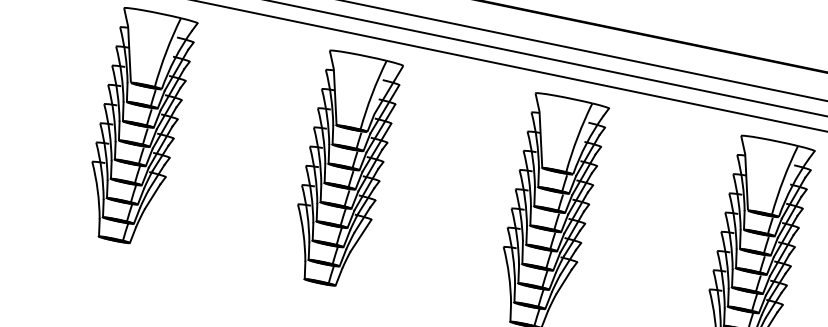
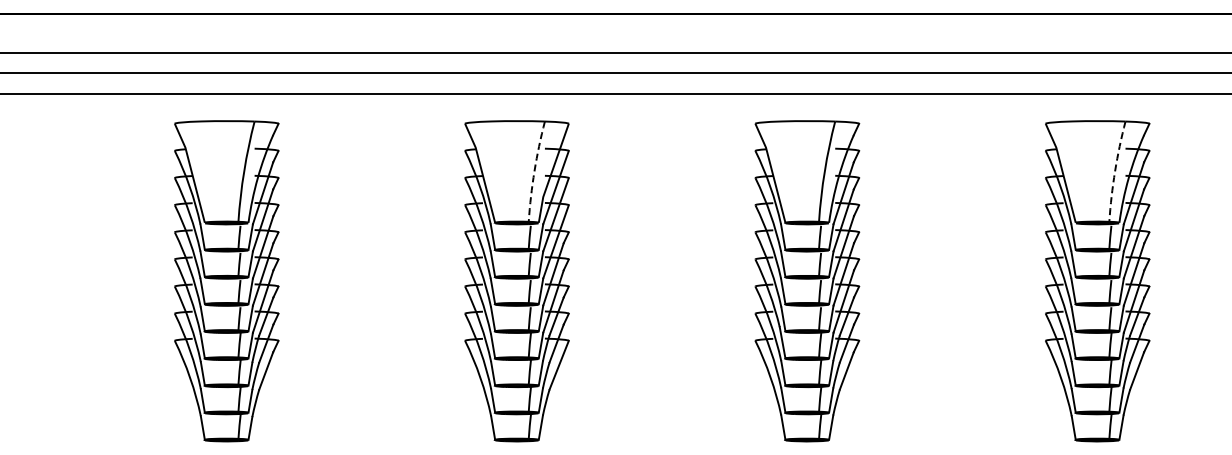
arc: (371, 94) -> (534, 171), solid -> dashed
arc: (783, 179) -> (1115, 171), solid -> dashed

